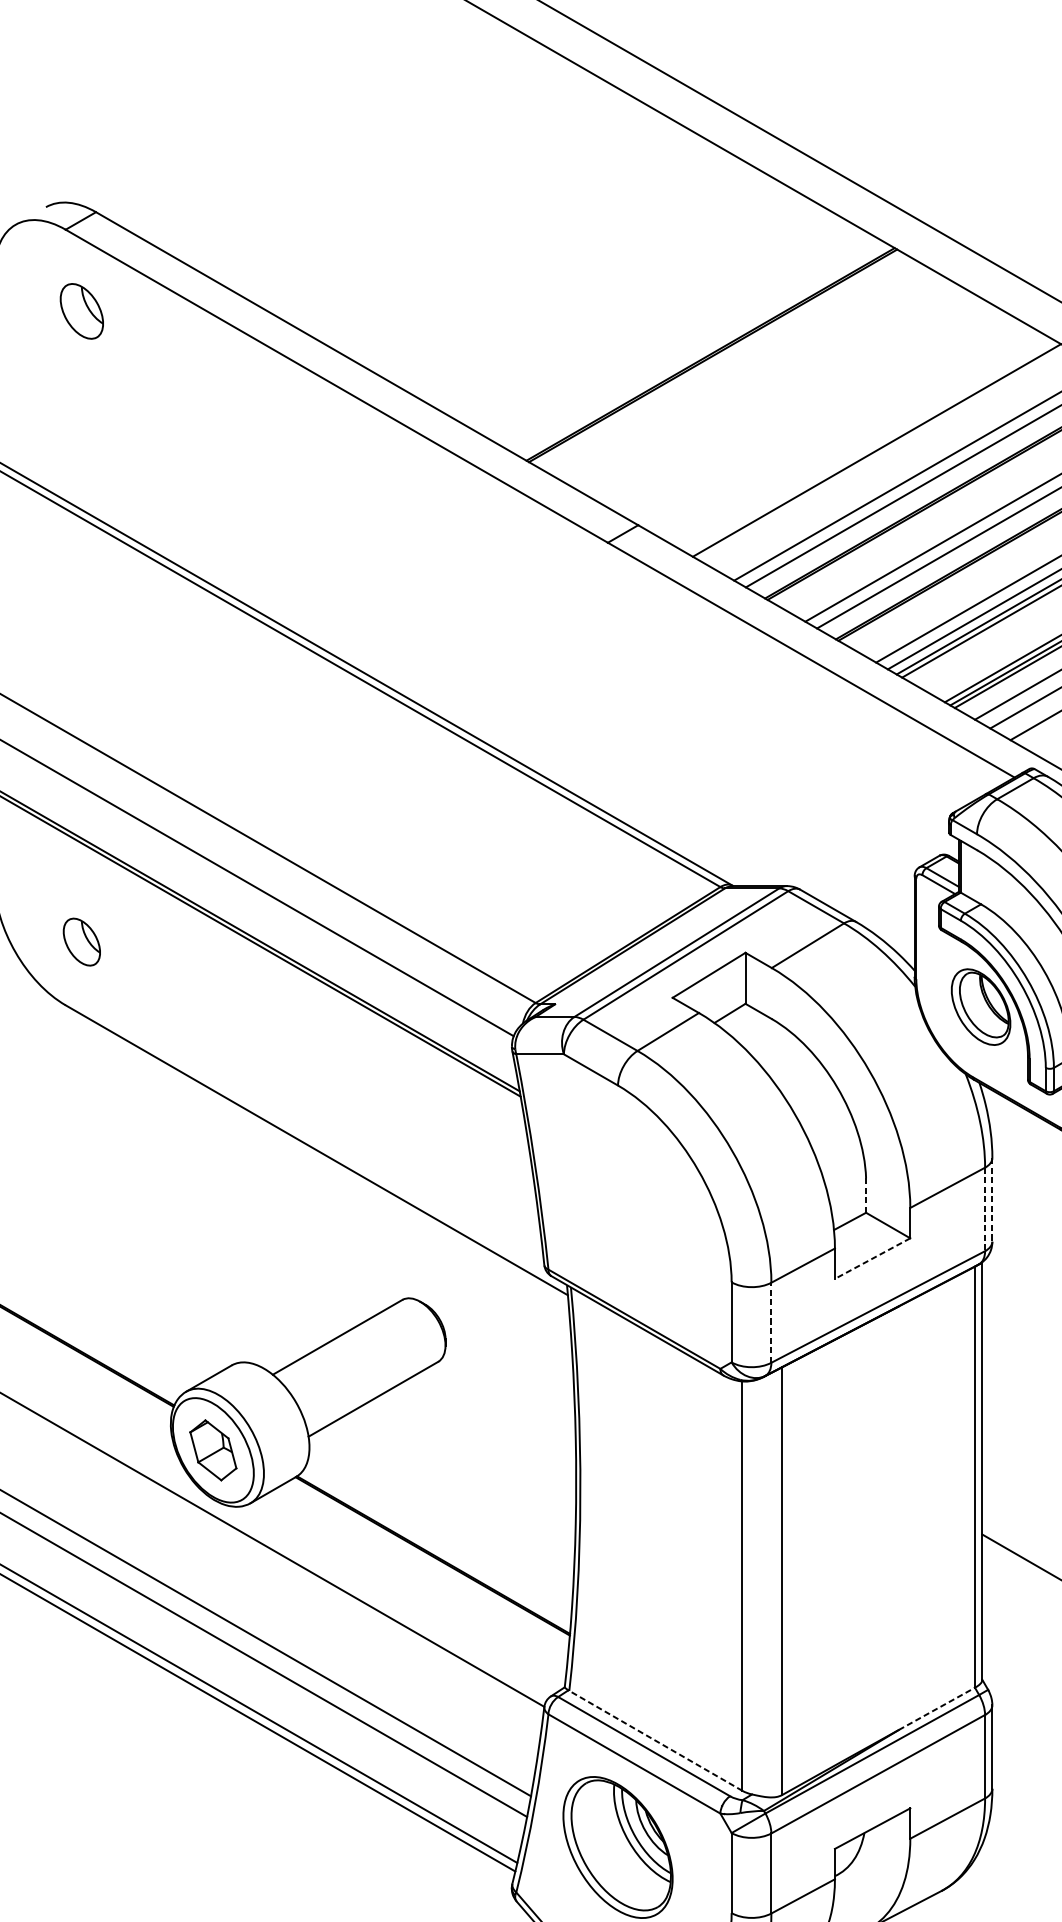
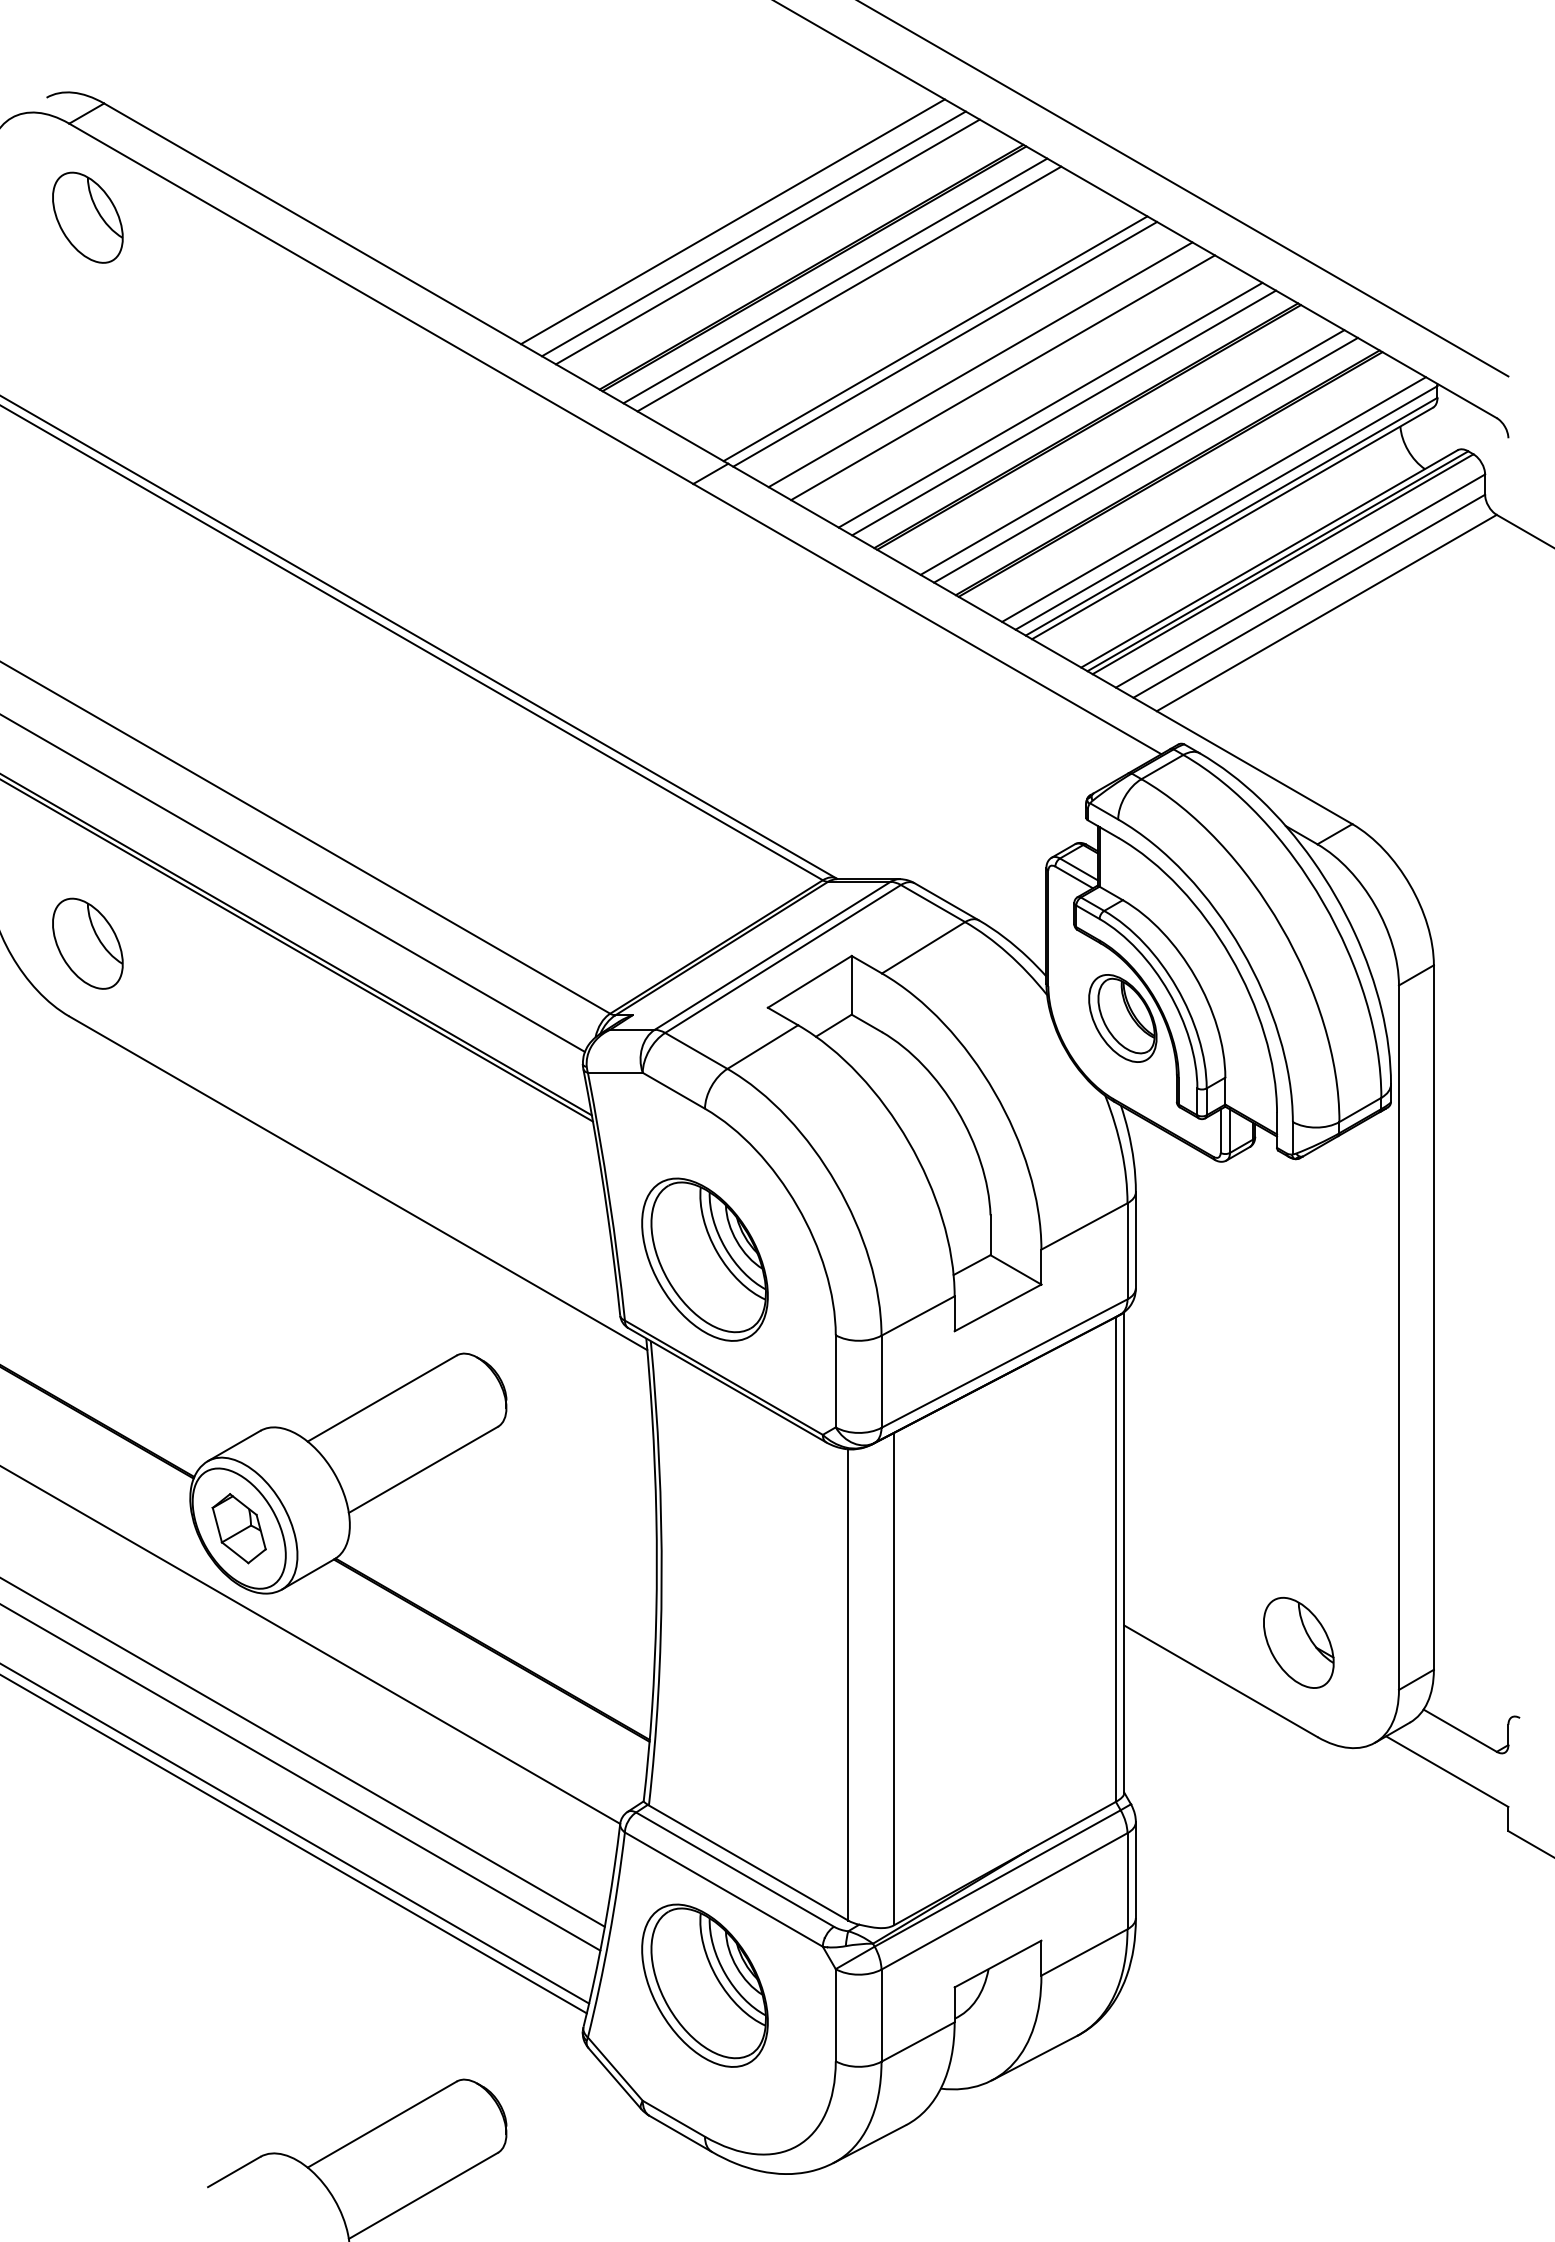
part: (81, 311) -> (87, 217), size x1.43
line: (641, 314) -> (732, 221), added
line: (660, 325) -> (753, 233), added
line: (672, 332) -> (767, 241), added
line: (731, 365) -> (835, 280), added
line: (743, 372) -> (849, 288), added
line: (818, 416) -> (935, 338), added
line: (826, 421) -> (945, 344), added
line: (857, 438) -> (980, 364), added
part: (81, 941) -> (87, 943), size x1.67
line: (866, 1195) -> (990, 1235), dashed -> solid
line: (992, 1200) -> (1135, 1240), dashed -> solid
line: (985, 1209) -> (1127, 1251), dashed -> solid
part: (617, 1216) -> (704, 1259), added
line: (872, 1259) -> (997, 1308), dashed -> solid
line: (771, 1322) -> (881, 1381), dashed -> solid
line: (937, 1708) -> (1072, 1825), dashed -> solid
line: (655, 1740) -> (748, 1862), dashed -> solid

